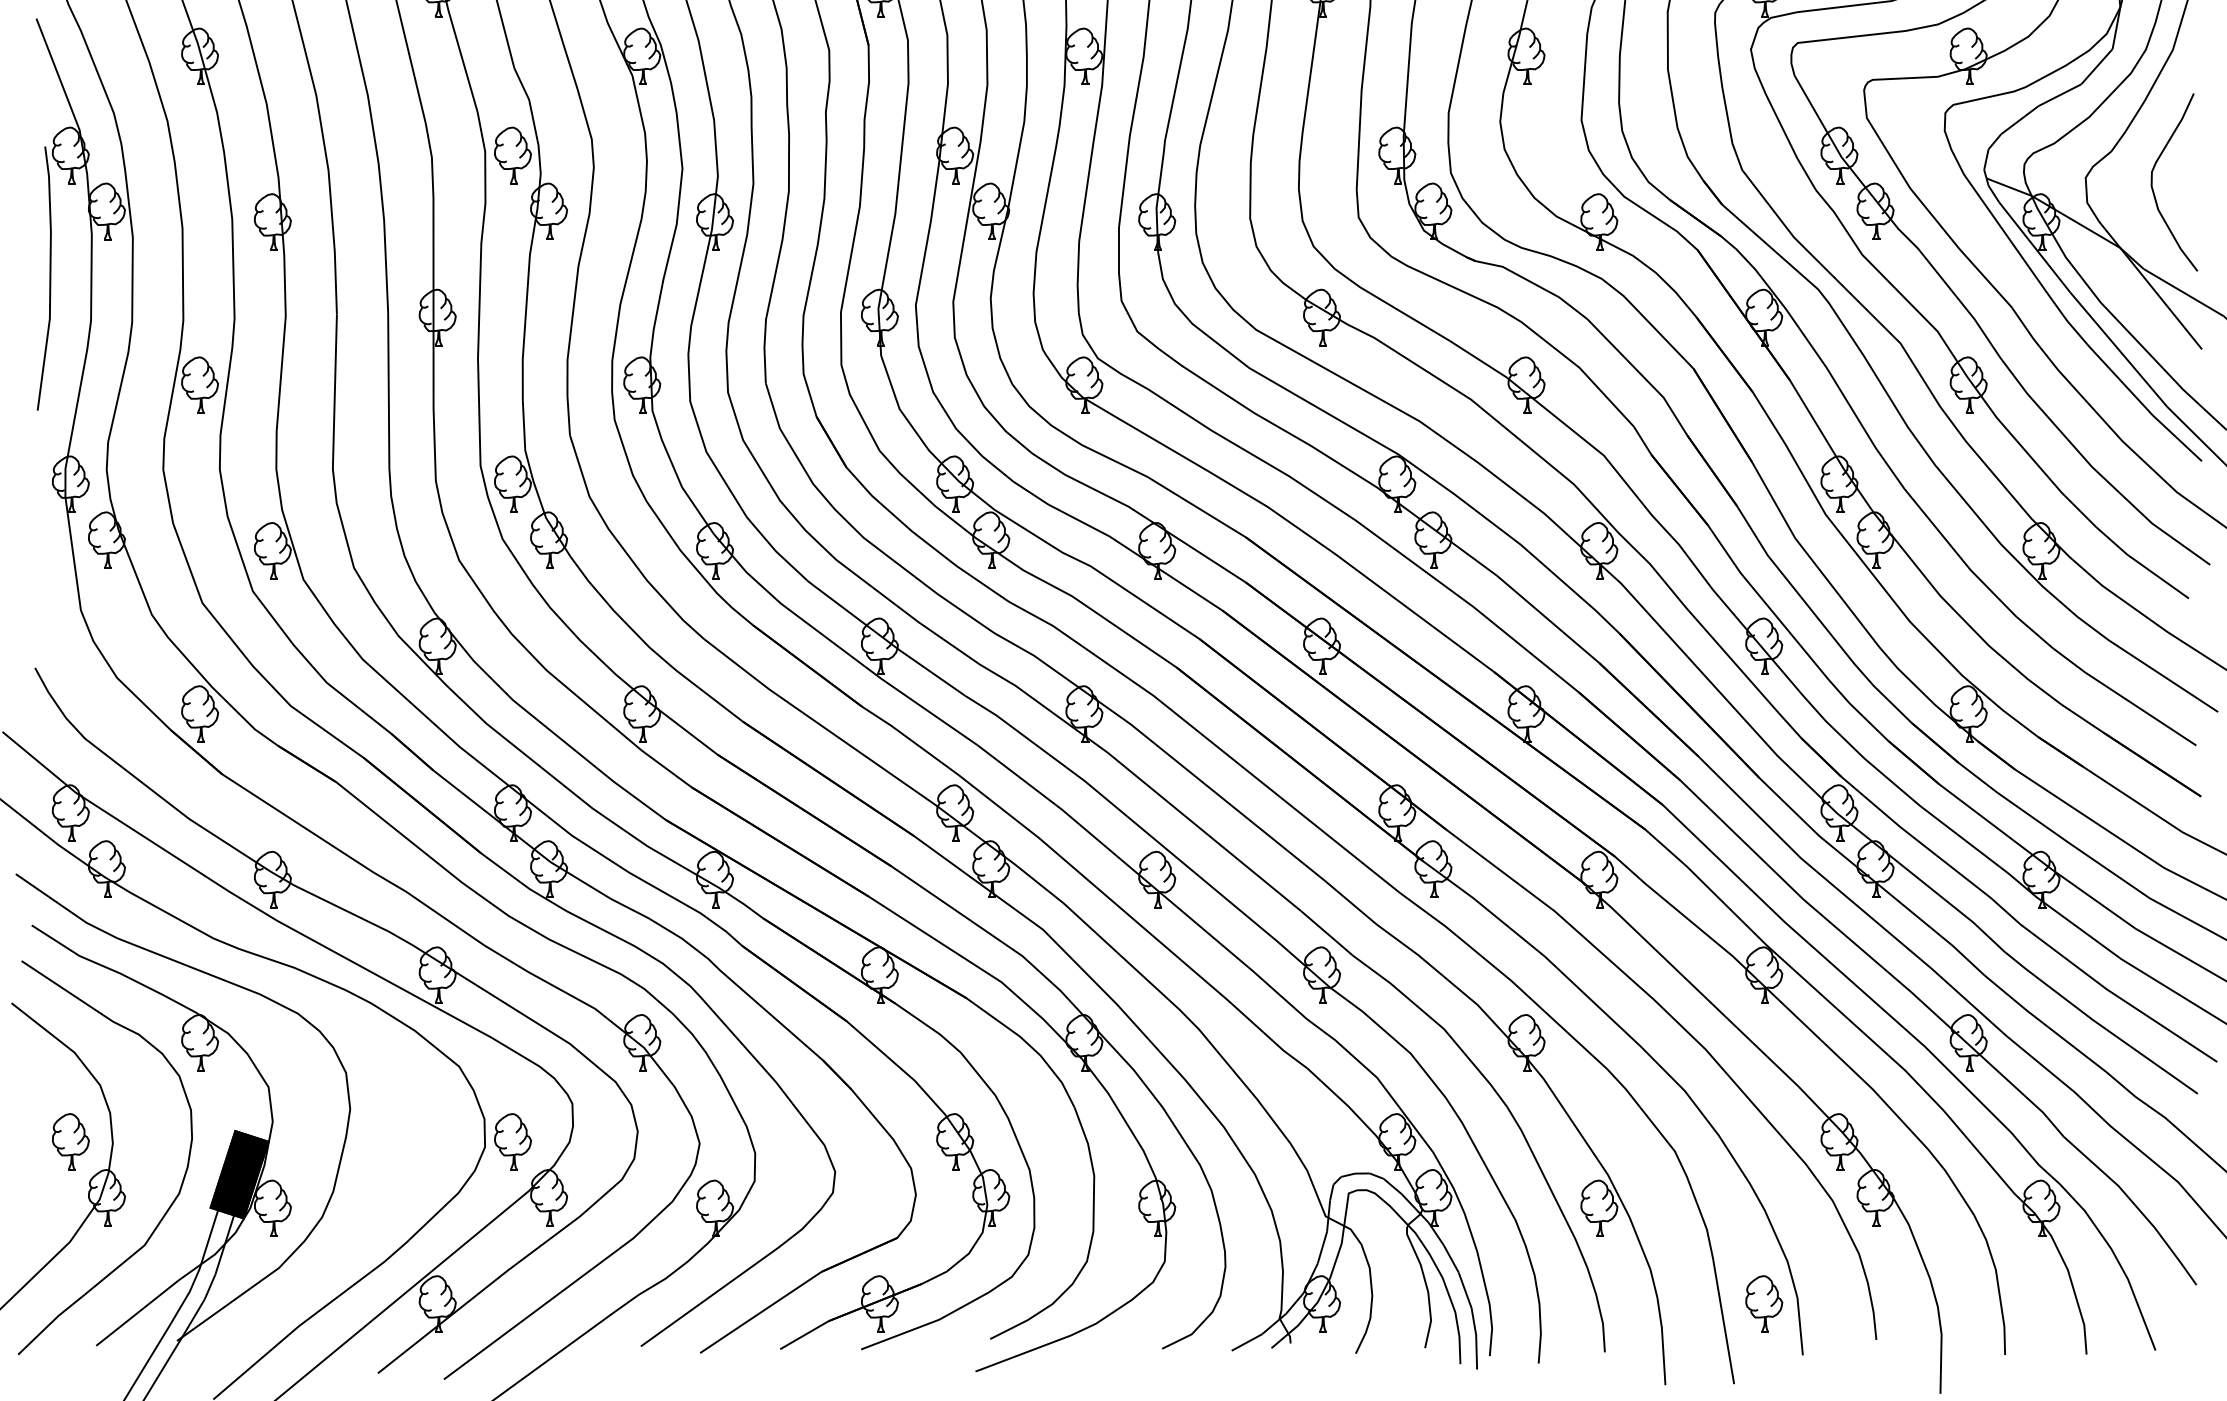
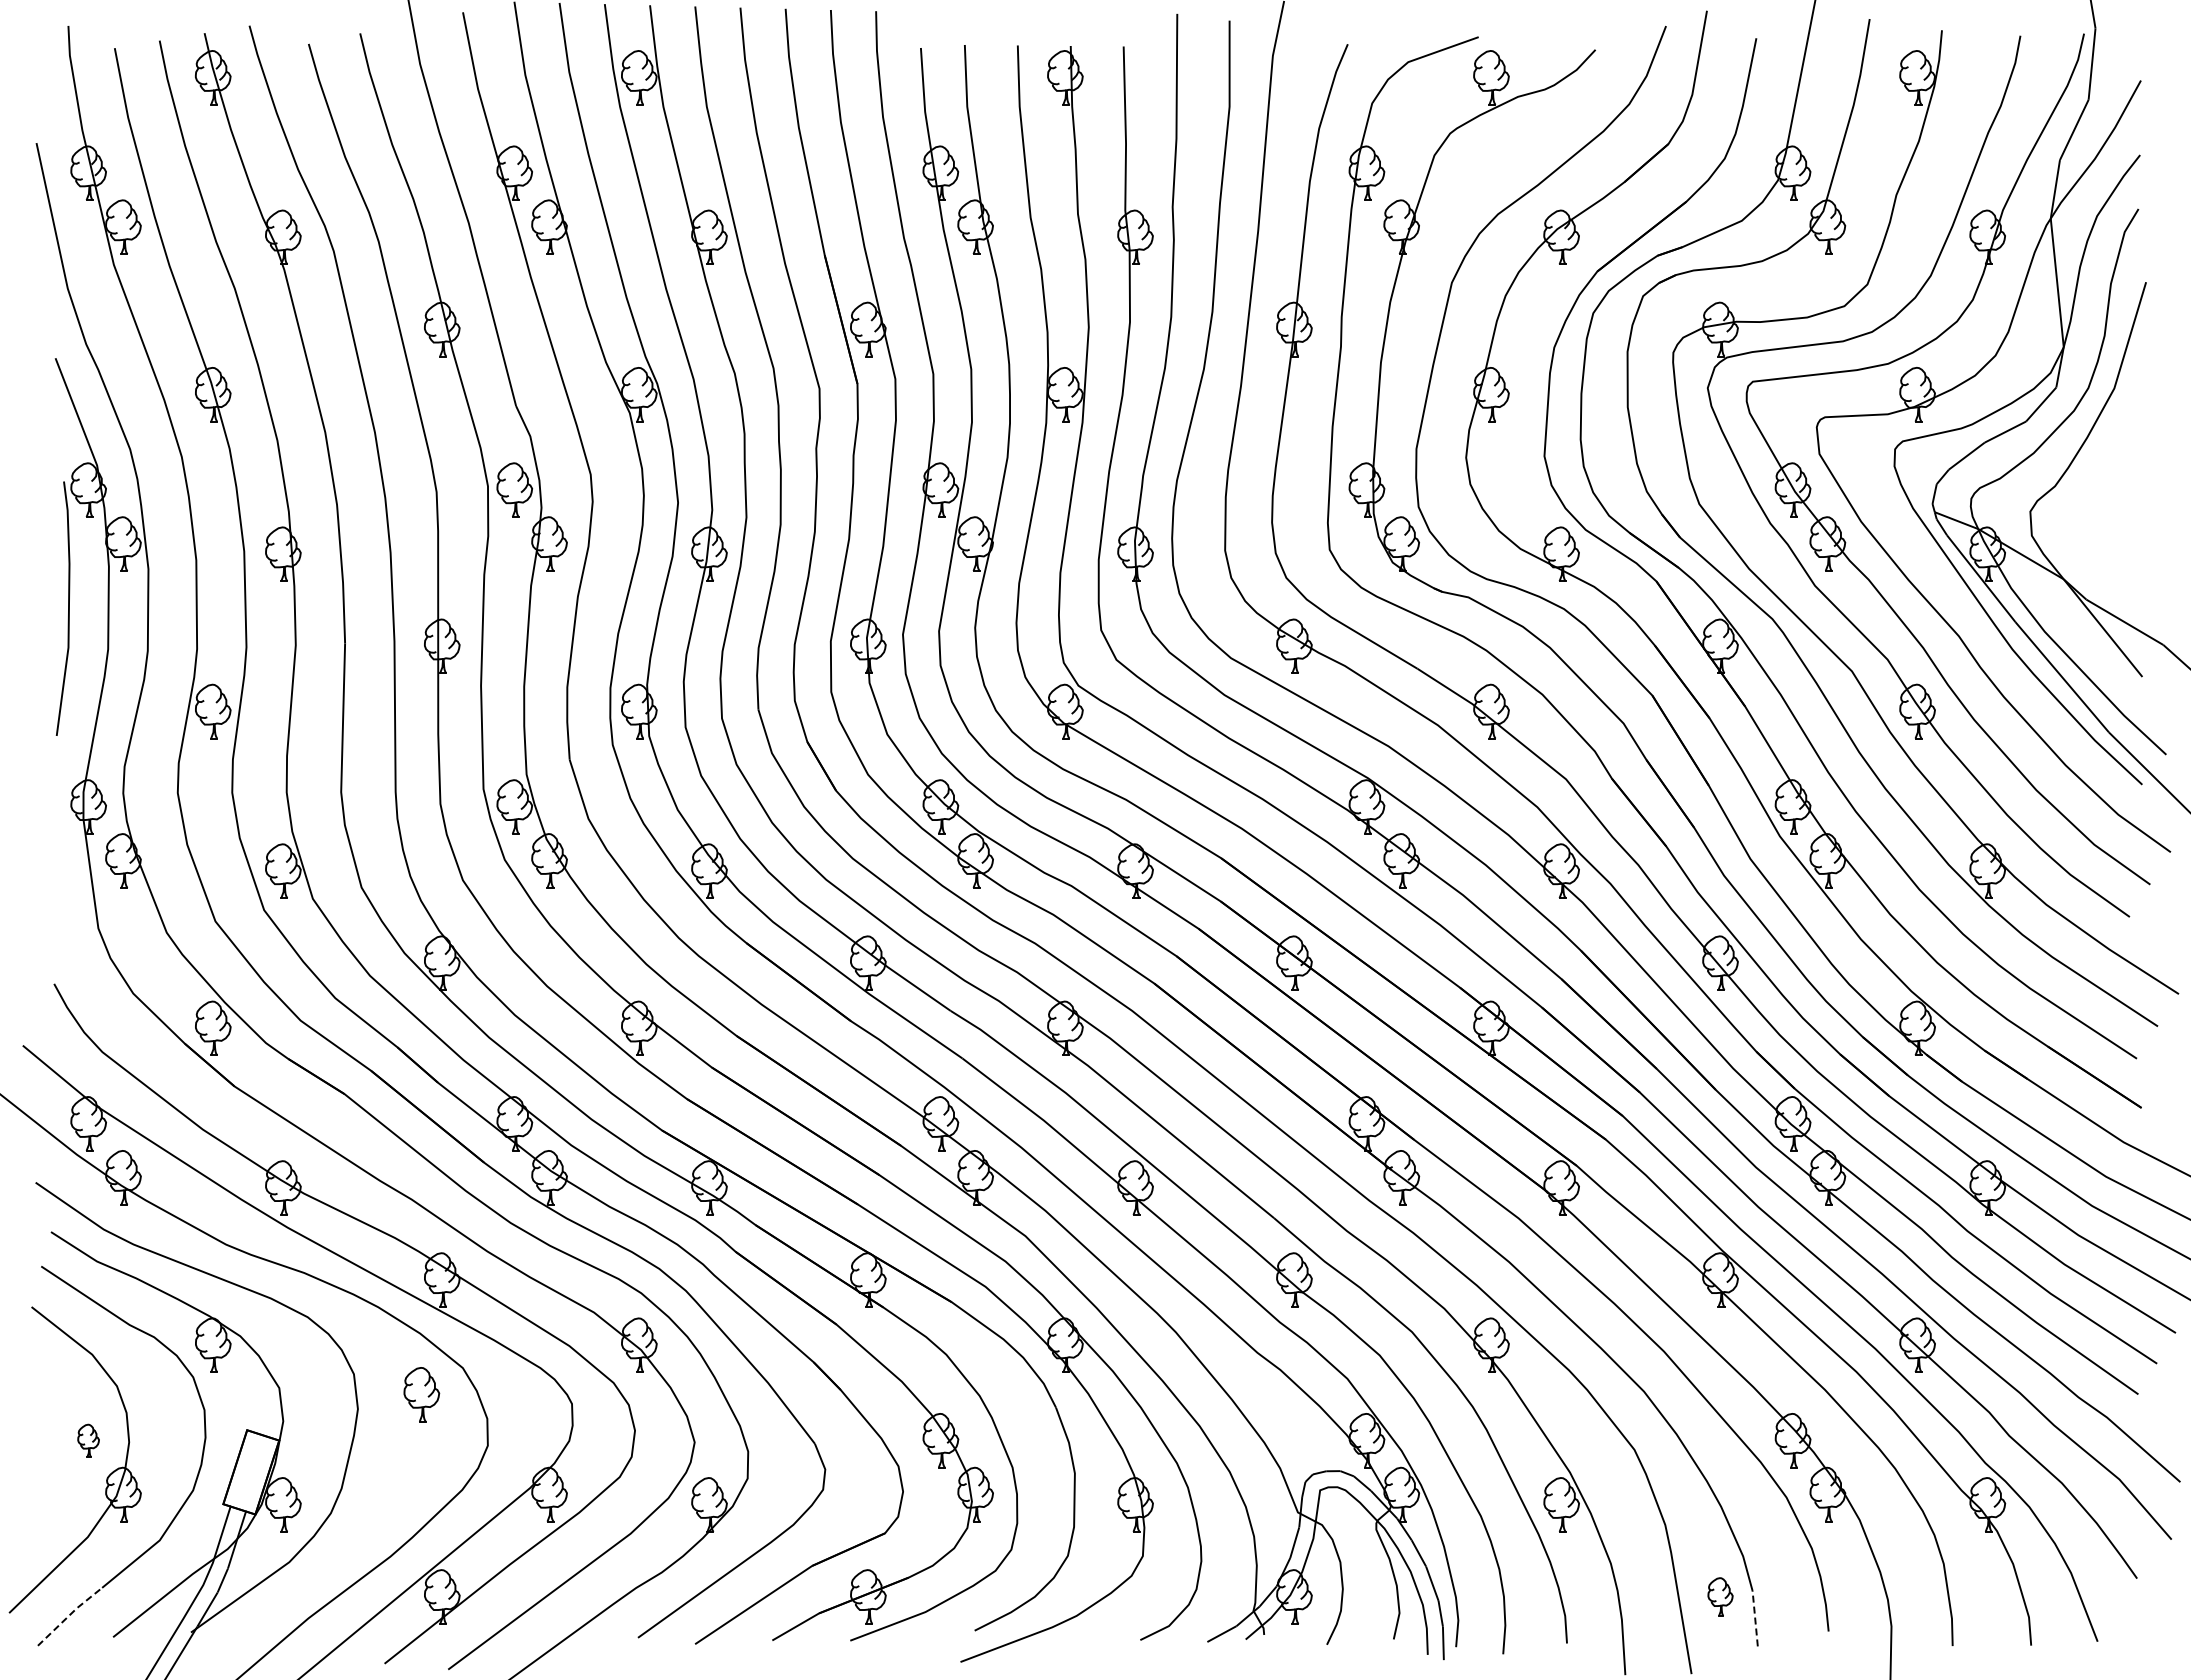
curve: (2153, 188) -> (2095, 521), removed
part: (70, 1141) -> (88, 1440), size x0.6
part: (512, 1141) -> (421, 1394), moved
fill: (239, 1174) -> (251, 1472), removed
part: (1764, 1303) -> (1720, 1596), size x0.7
line: (50, 1322) -> (69, 1614), solid -> dashed
line: (1800, 1326) -> (1755, 1618), solid -> dashed

